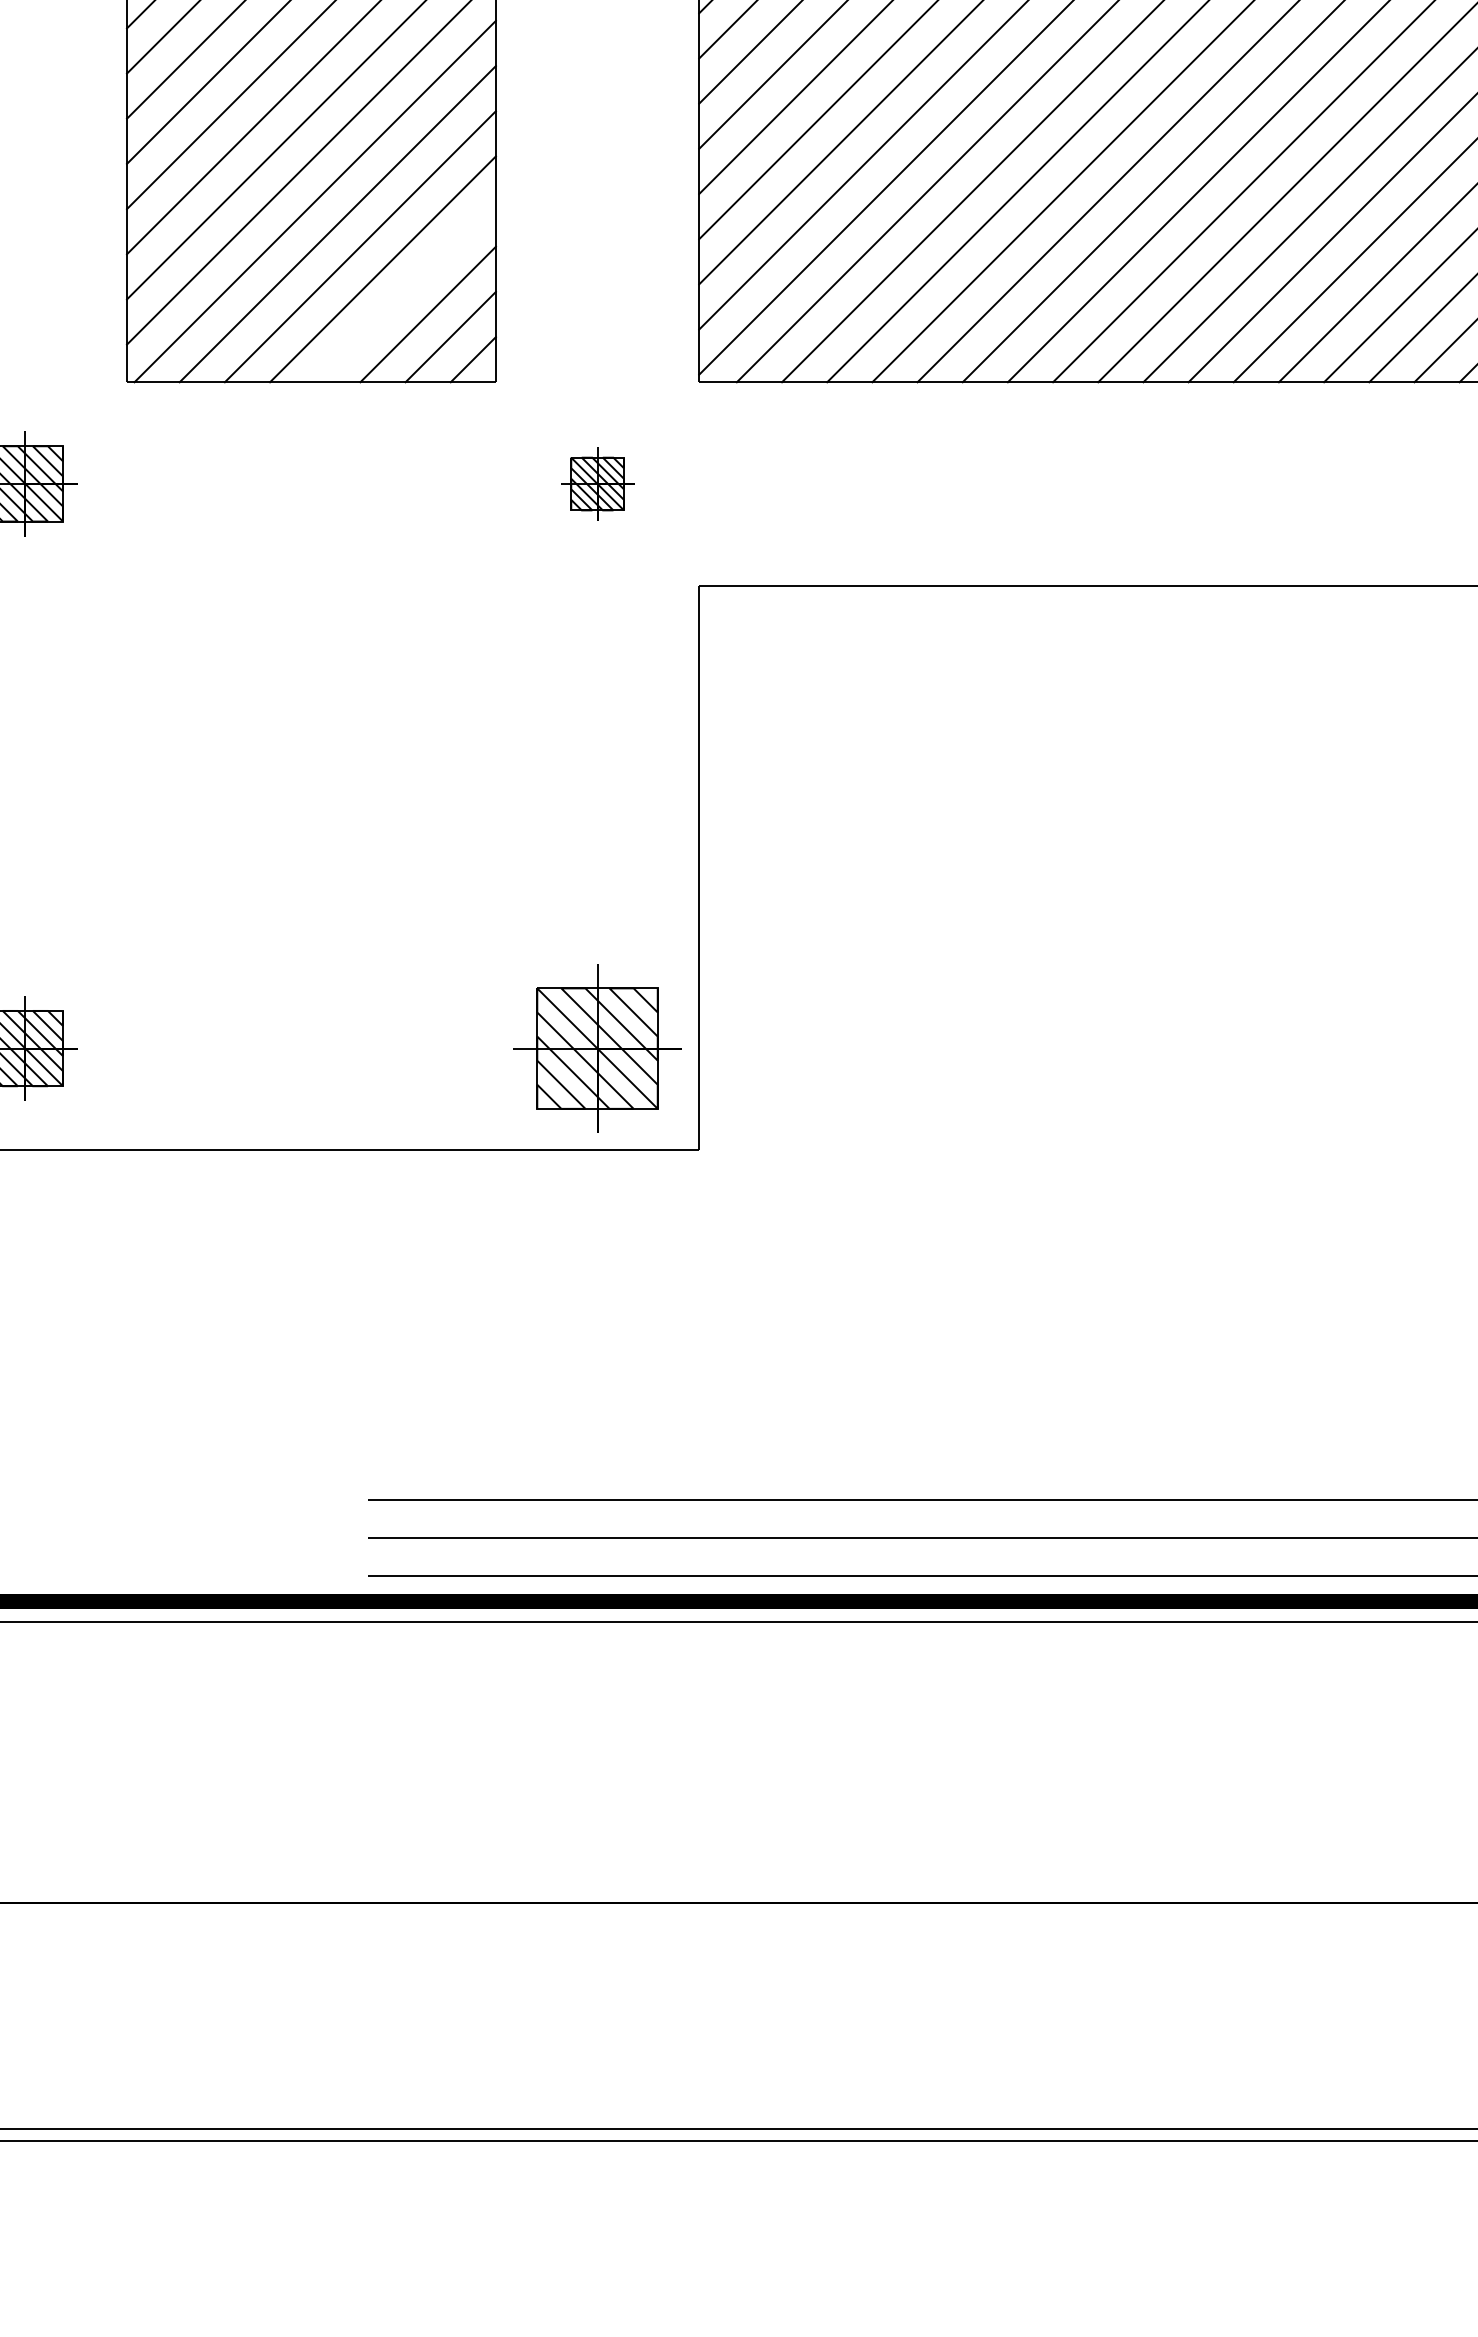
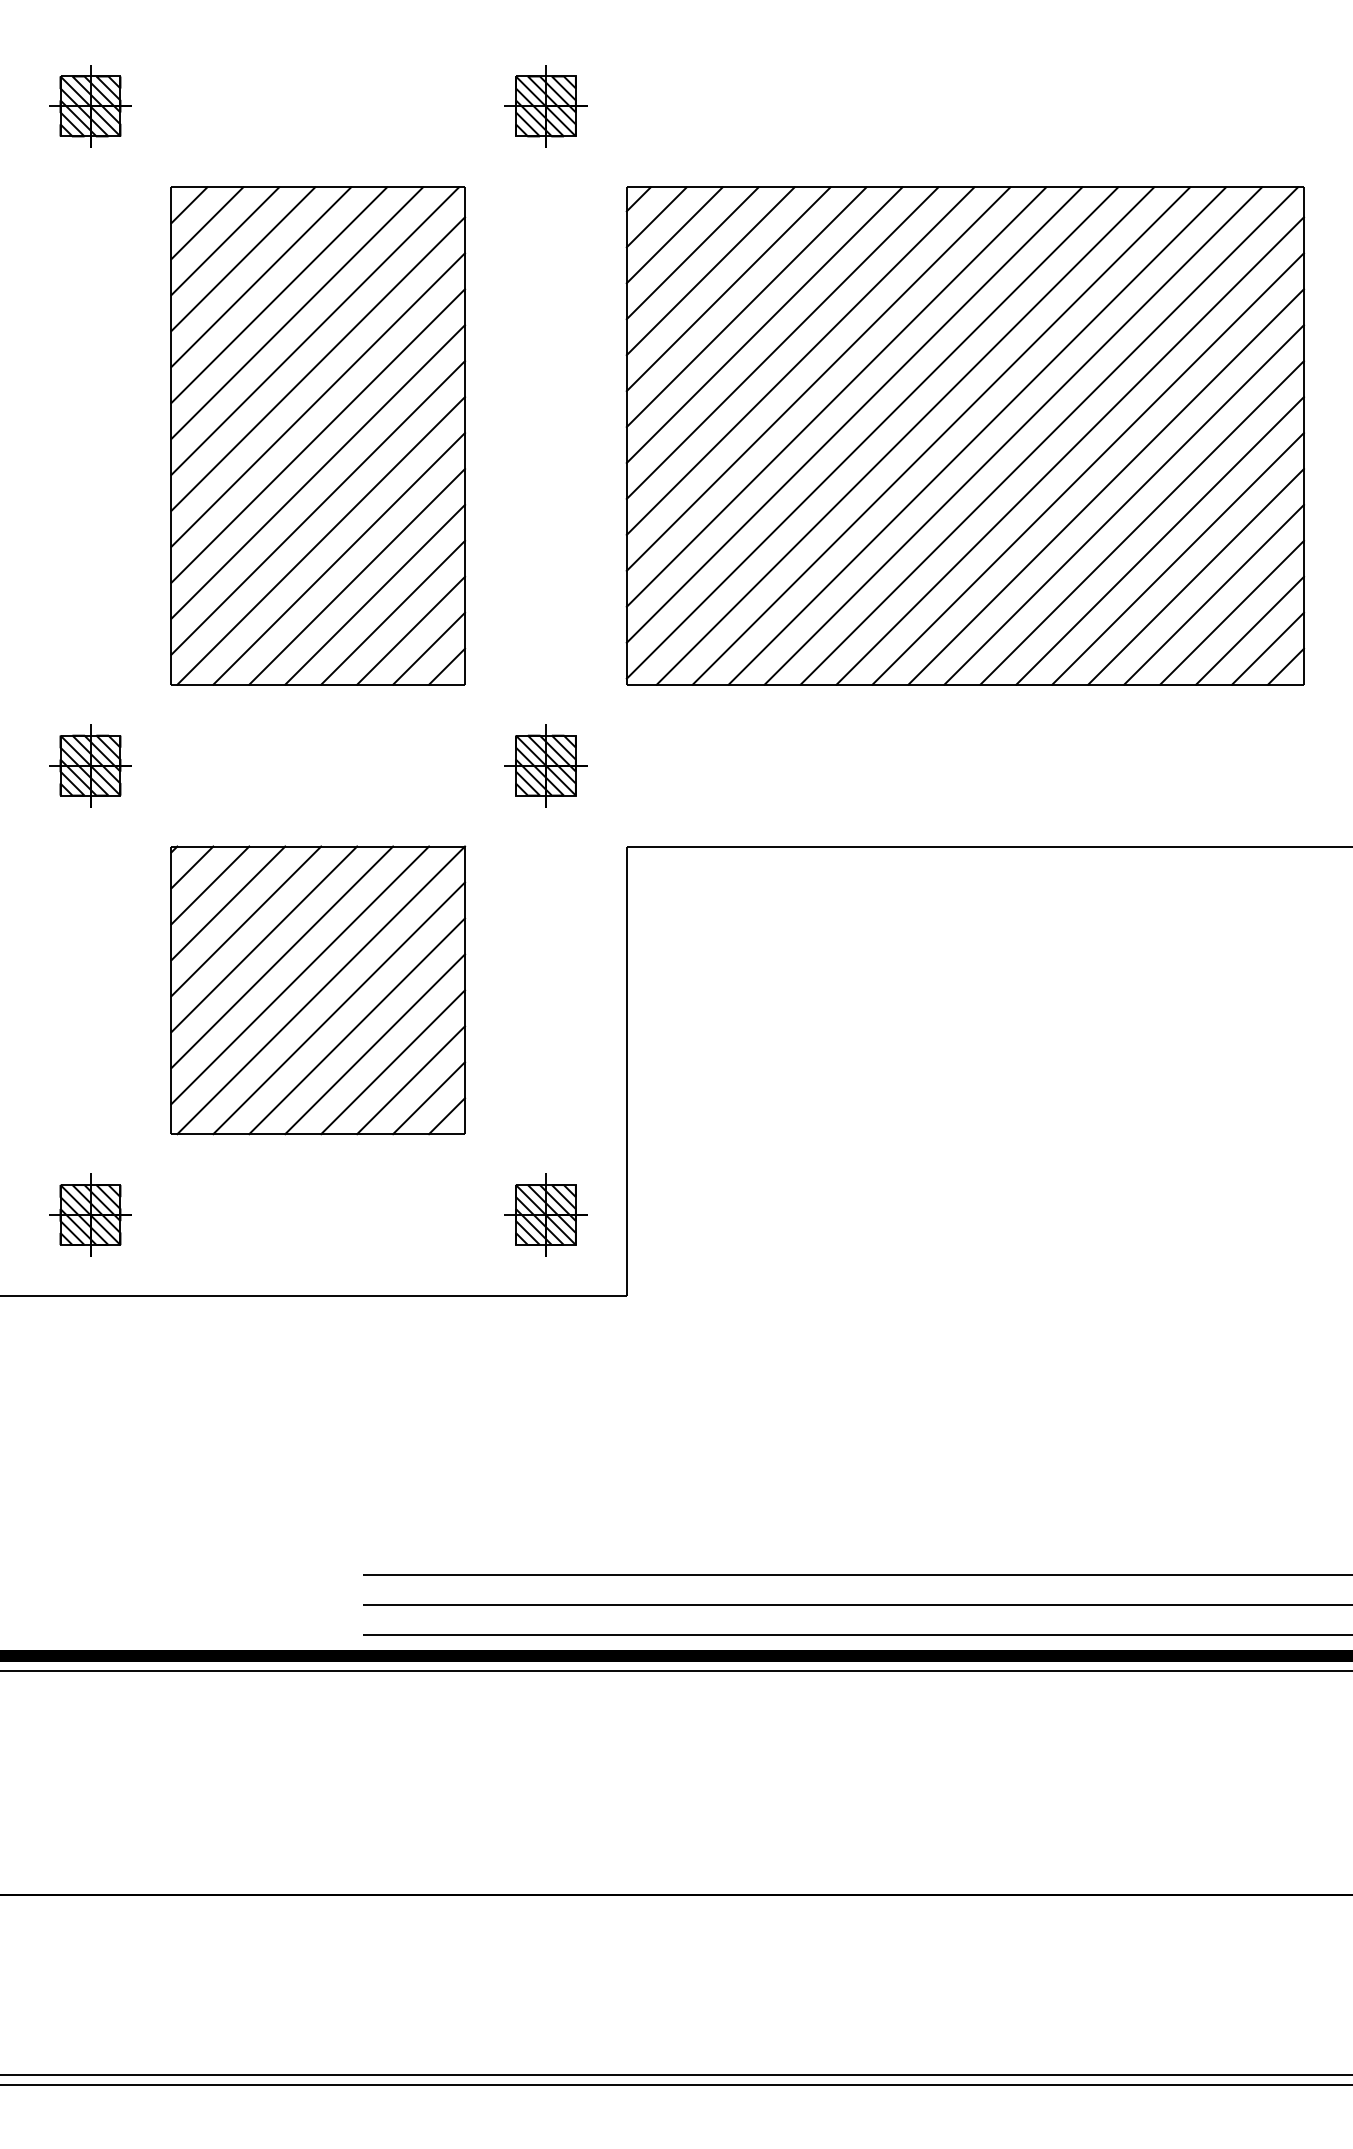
line: (406, 291) -> (393, 612), added
part: (597, 483) -> (545, 765), size x1.43
part: (311, 766) -> (318, 990), added
part: (597, 1047) -> (545, 1214), size x0.62

